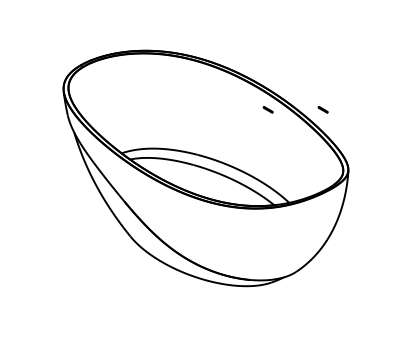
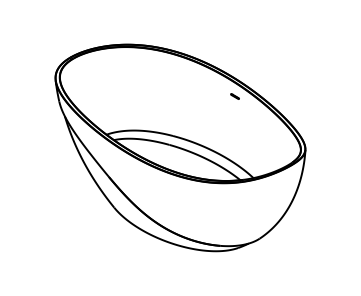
part: (322, 109) -> (282, 96), removed

